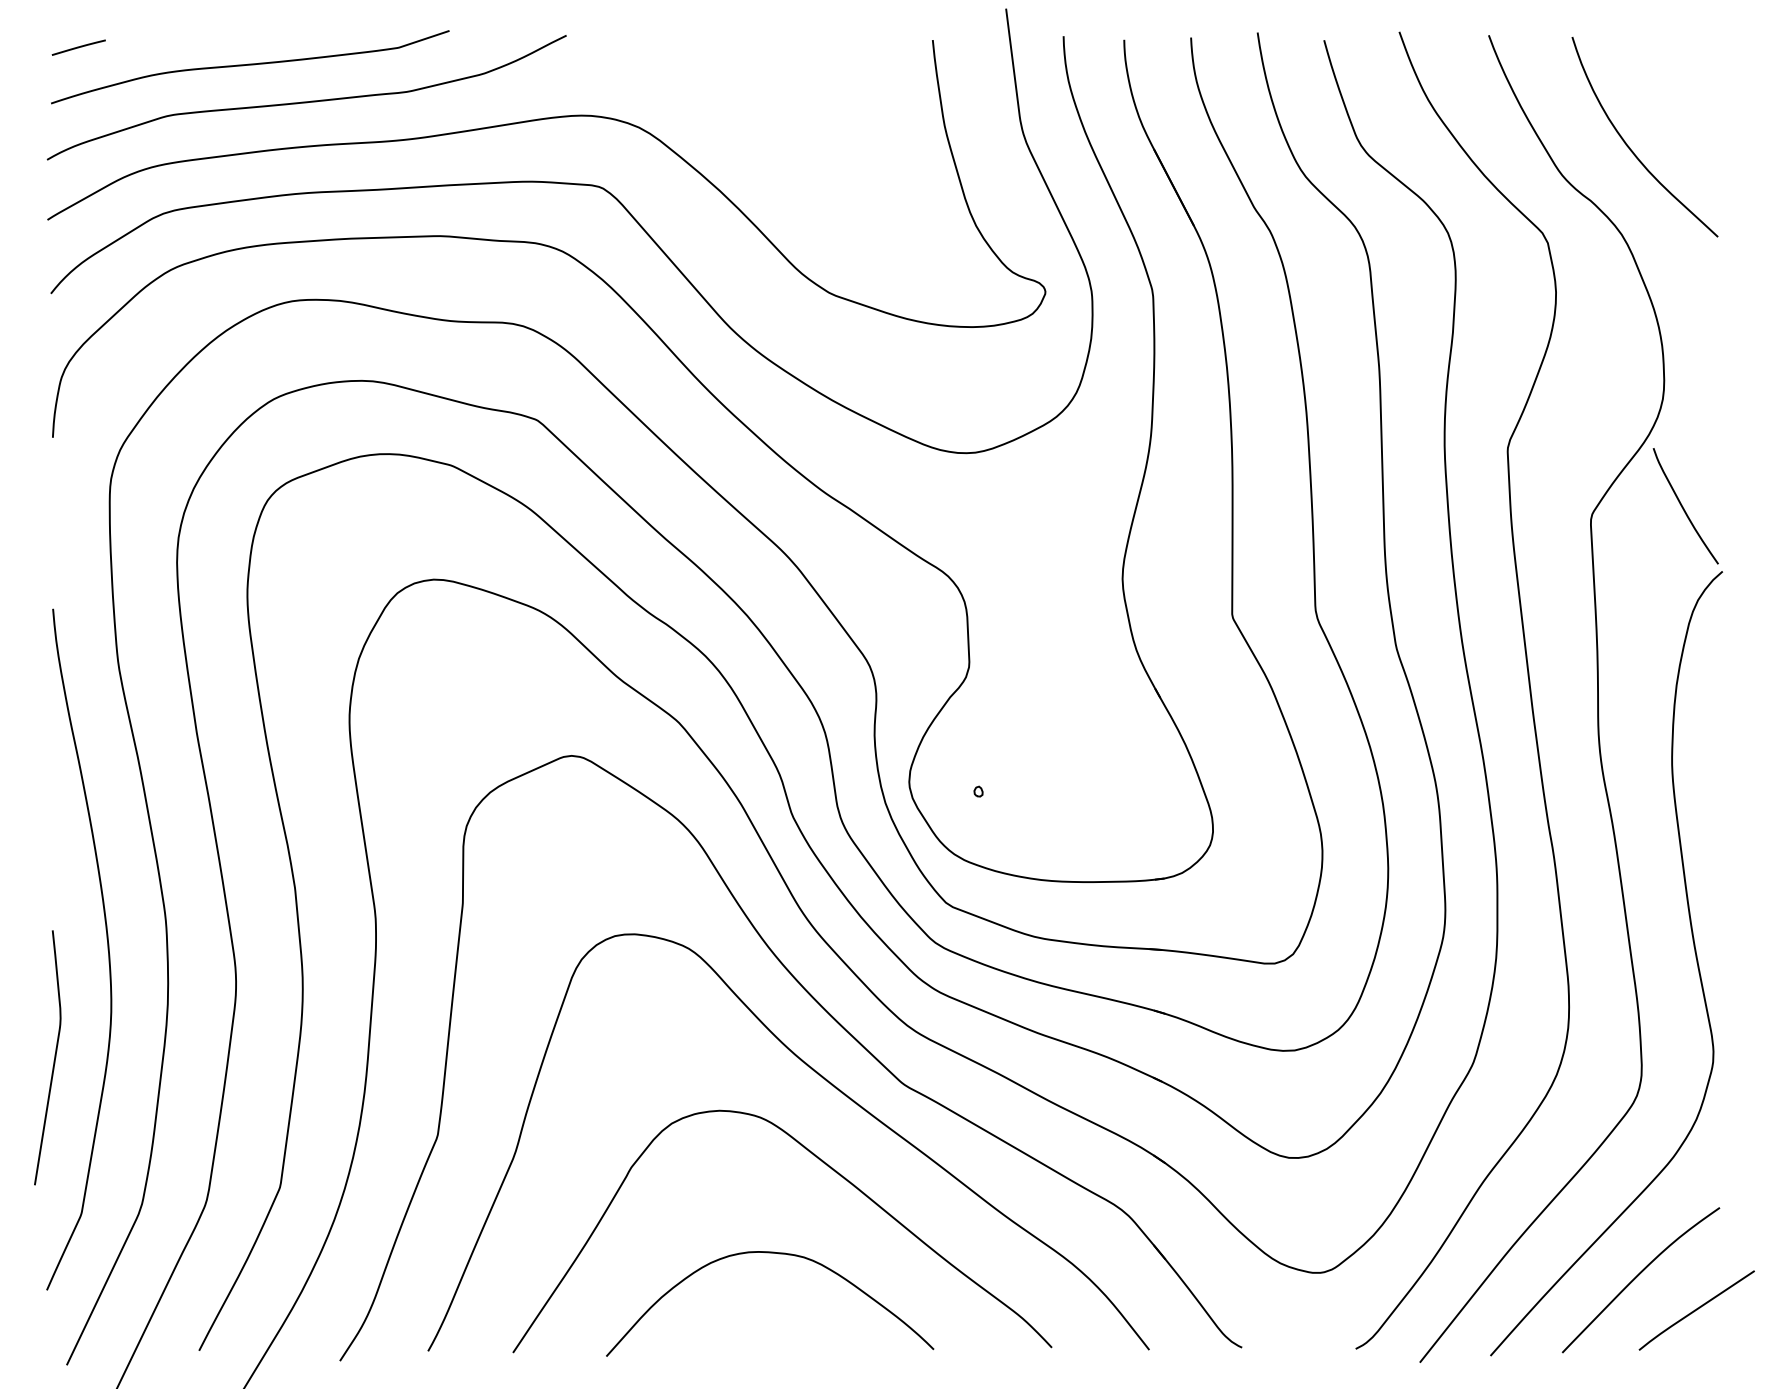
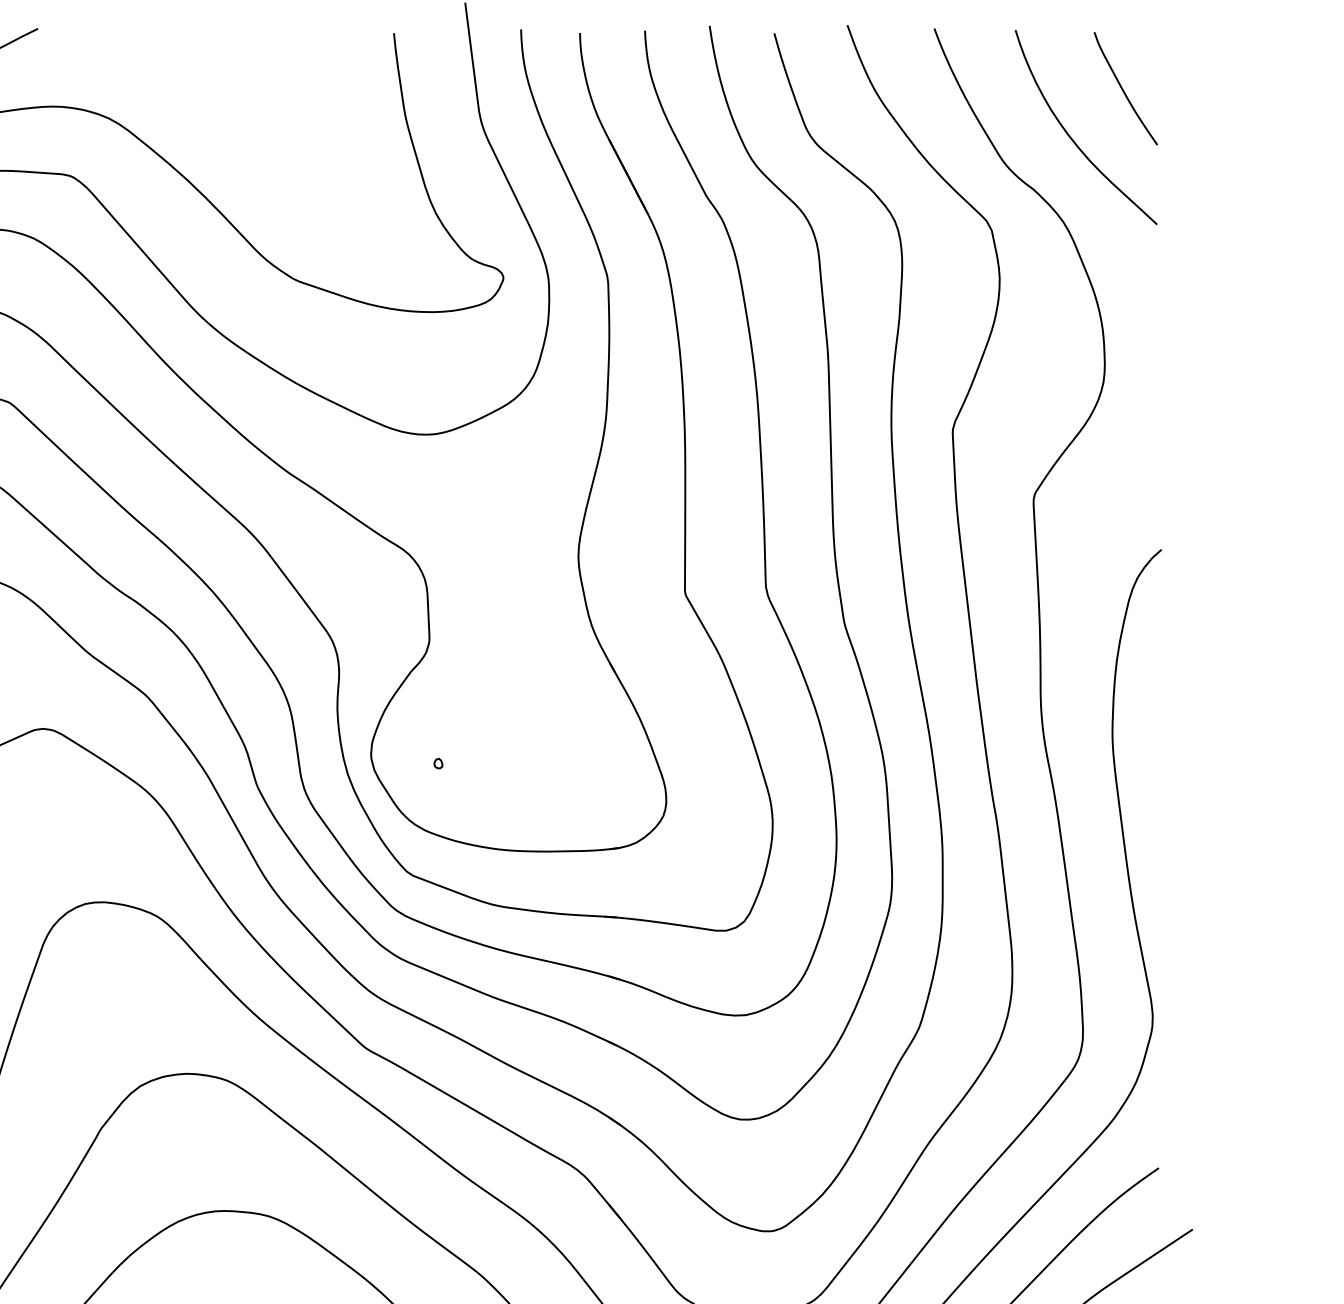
curve: (1683, 506) -> (1123, 88), moved

